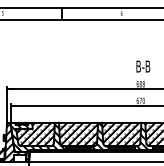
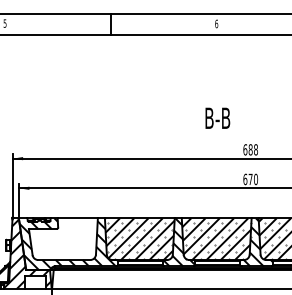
text: (143, 66) -> (218, 118), moved
hatch: (35, 134) -> (63, 239), removed

